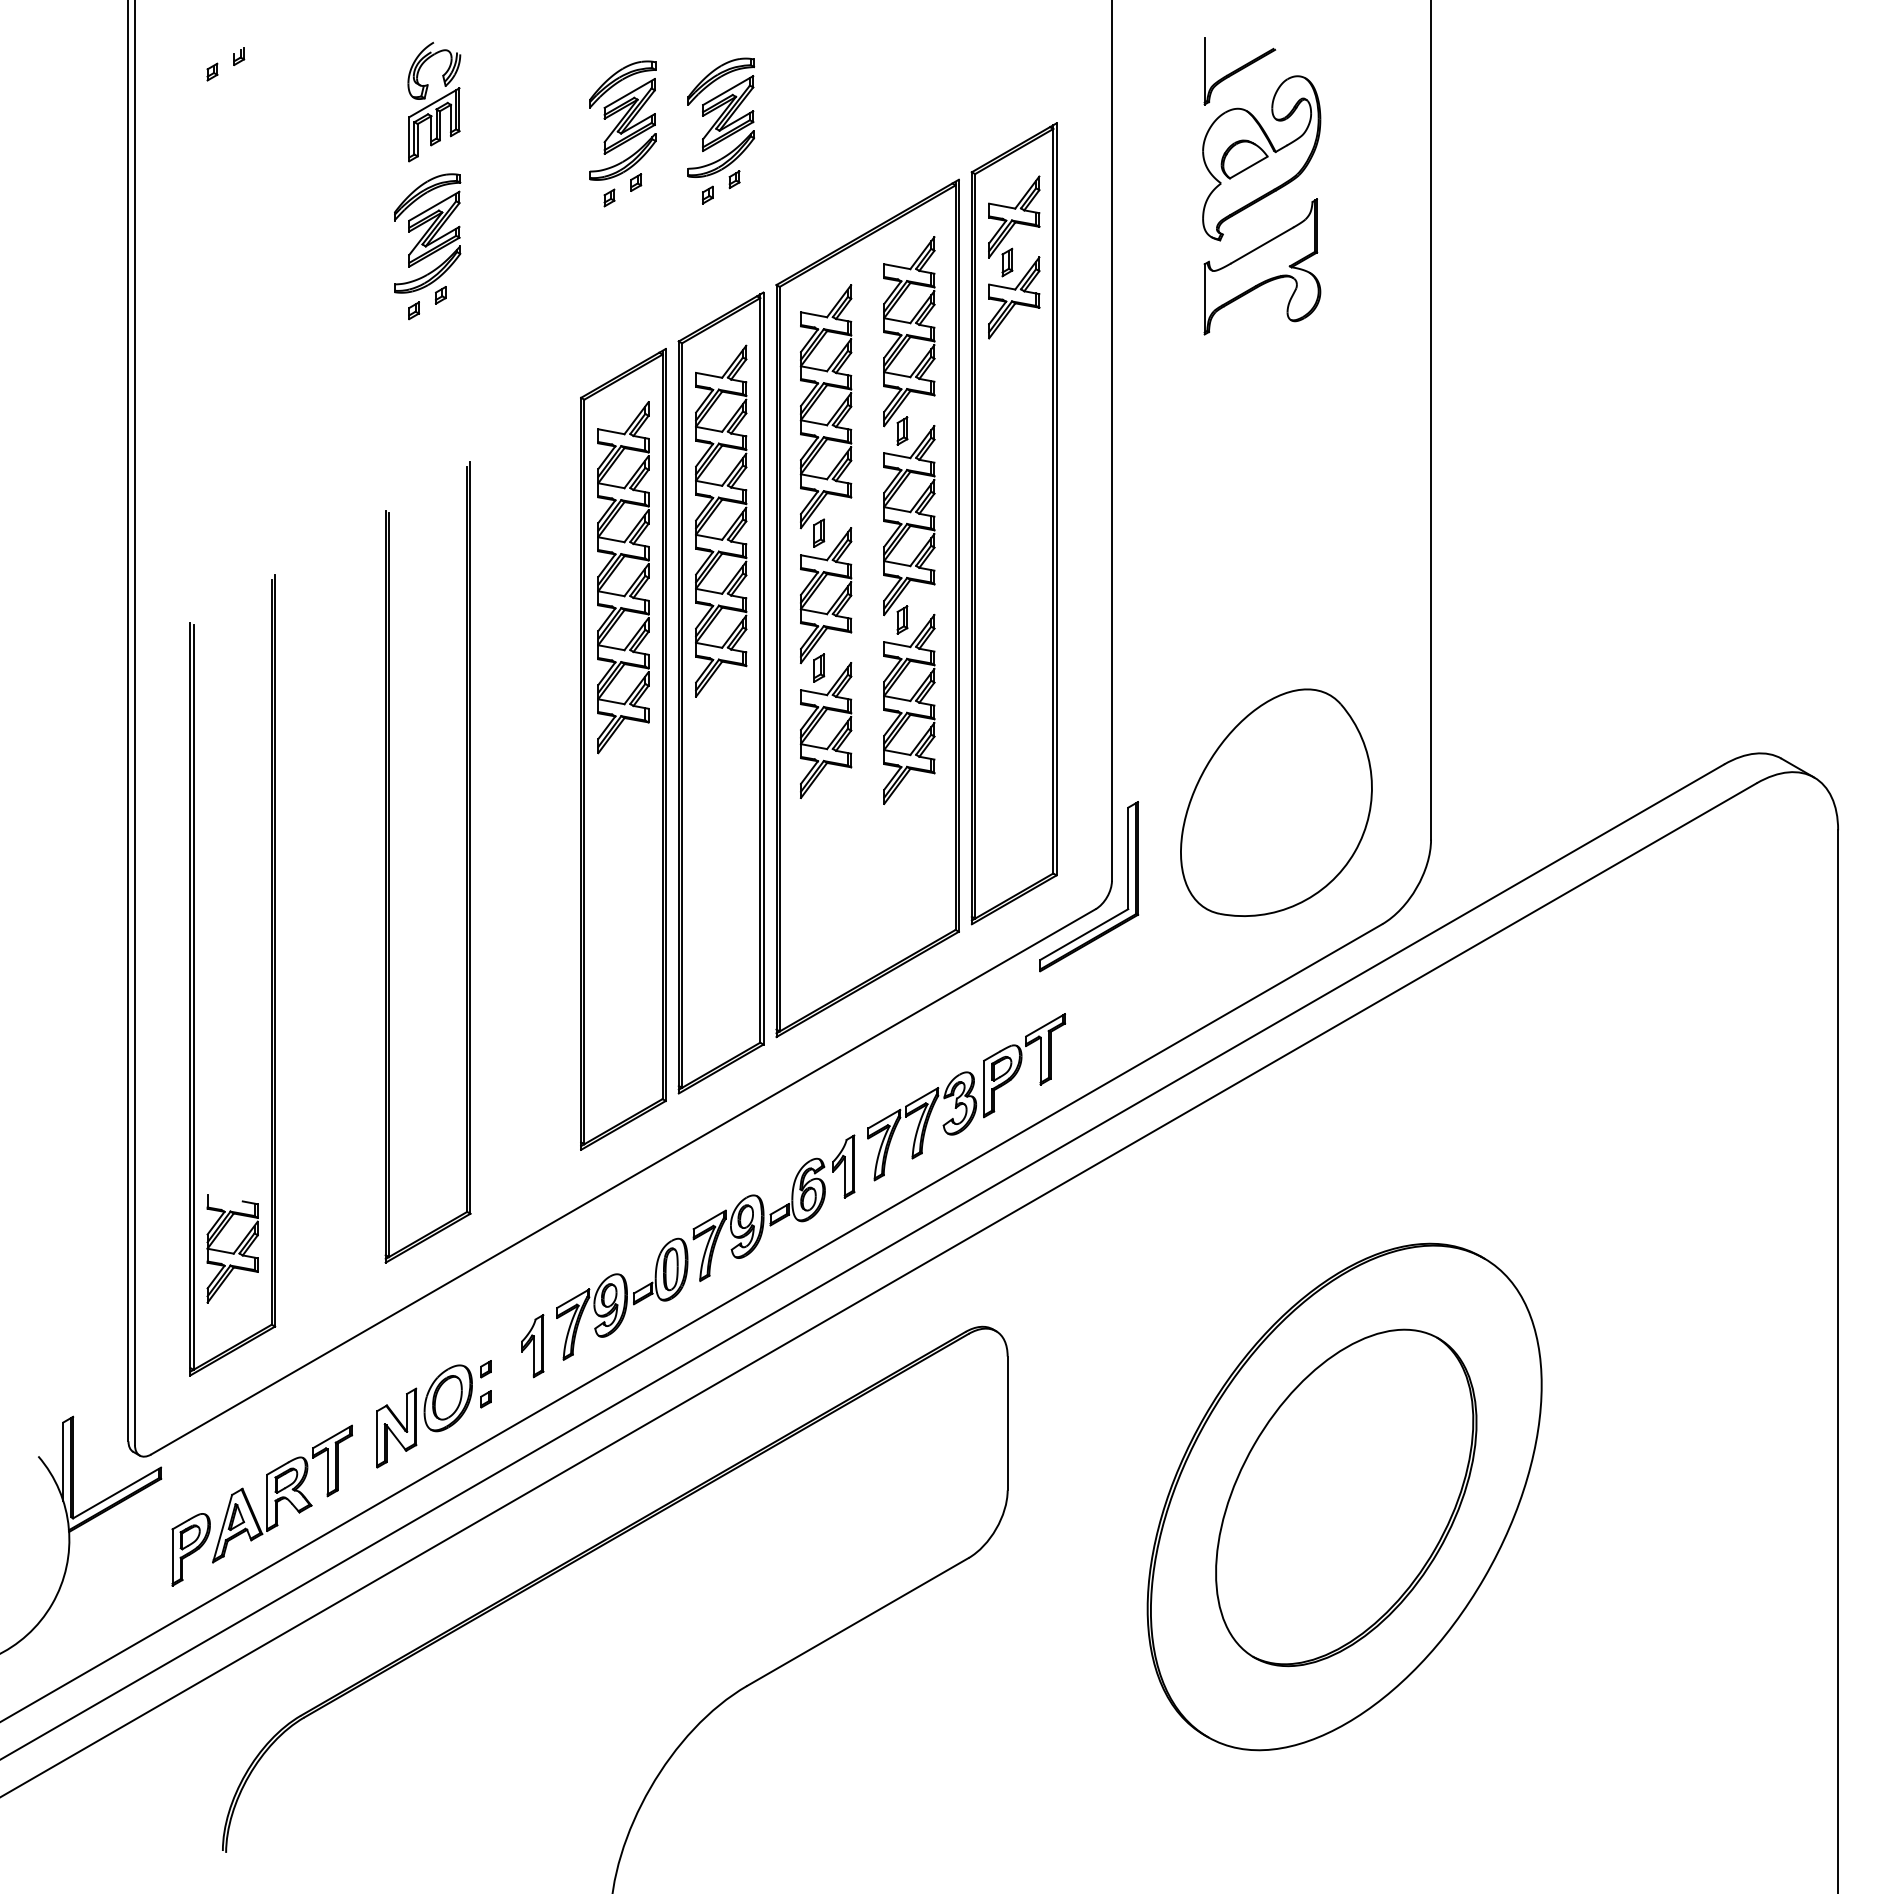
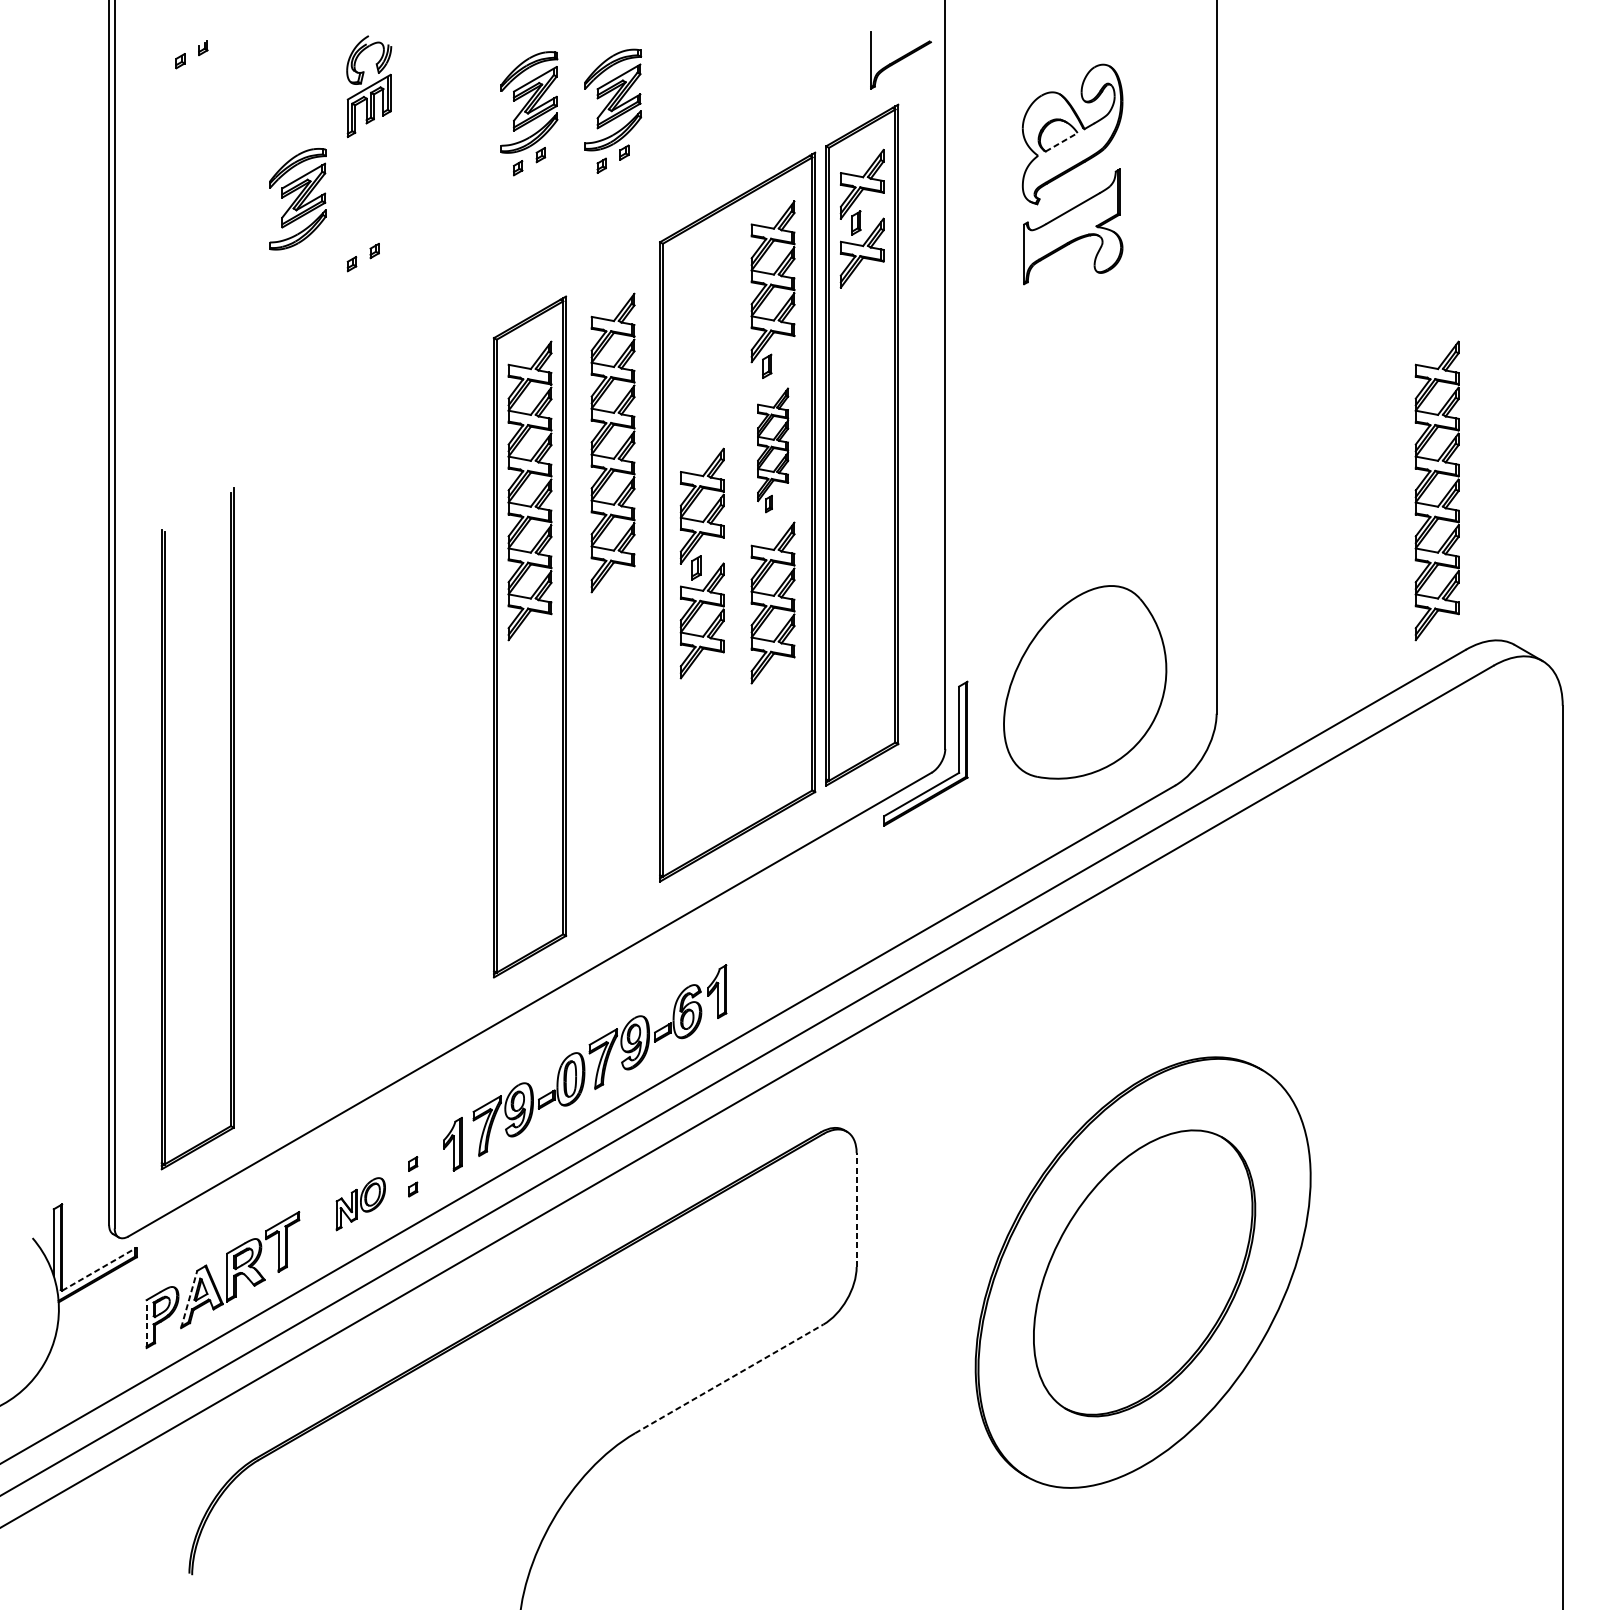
part: (1239, 71) -> (900, 60), moved
line: (1248, 167) -> (1061, 142), solid -> dashed
part: (427, 233) -> (297, 199), moved
part: (831, 417) -> (706, 354), removed
part: (909, 529) -> (773, 450), size x0.7
part: (1681, 571) -> (1429, 485), added
part: (720, 692) -> (612, 588), removed
part: (389, 862) -> (331, 733), removed
part: (966, 1097) -> (821, 932), removed
part: (232, 1248) -> (197, 1061), removed
part: (424, 1416) -> (360, 1204), size x0.6
line: (1007, 1423) -> (856, 1210), solid -> dashed
line: (117, 1493) -> (99, 1269), solid -> dashed
line: (222, 1528) -> (189, 1299), solid -> dashed
line: (172, 1557) -> (146, 1324), solid -> dashed
line: (857, 1622) -> (728, 1379), solid -> dashed

